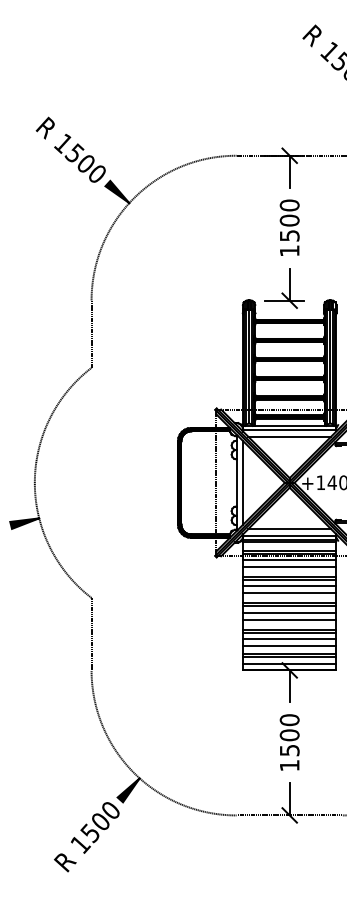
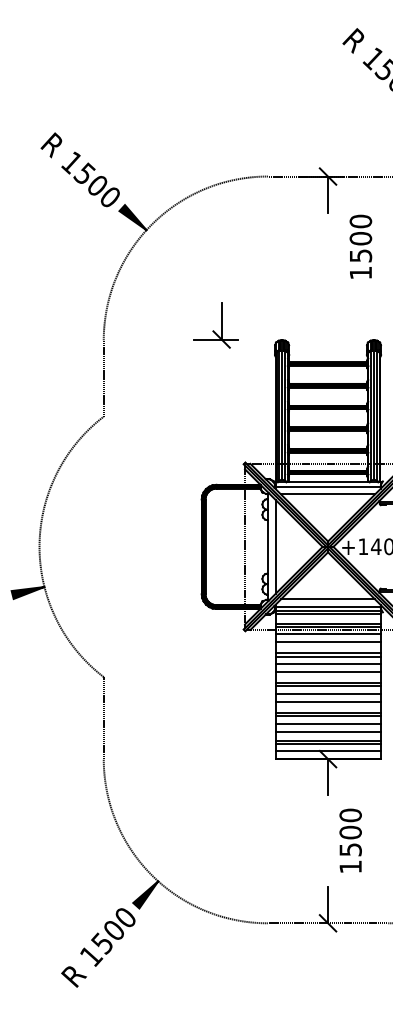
text: (289, 227) -> (360, 246), moved
part: (284, 288) -> (215, 325), moved
text: (289, 742) -> (350, 840), moved

